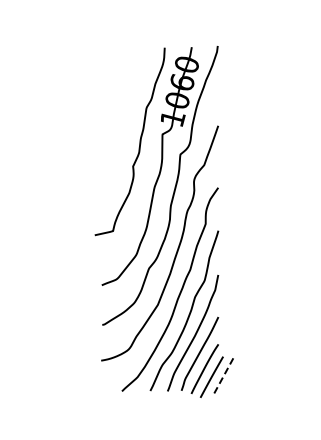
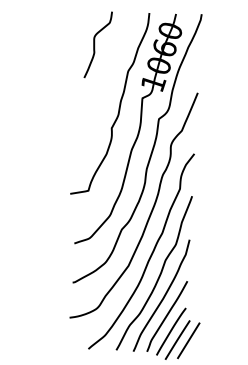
curve: (111, 82) -> (95, 44), added
line: (223, 377) -> (189, 341), dashed -> solid

